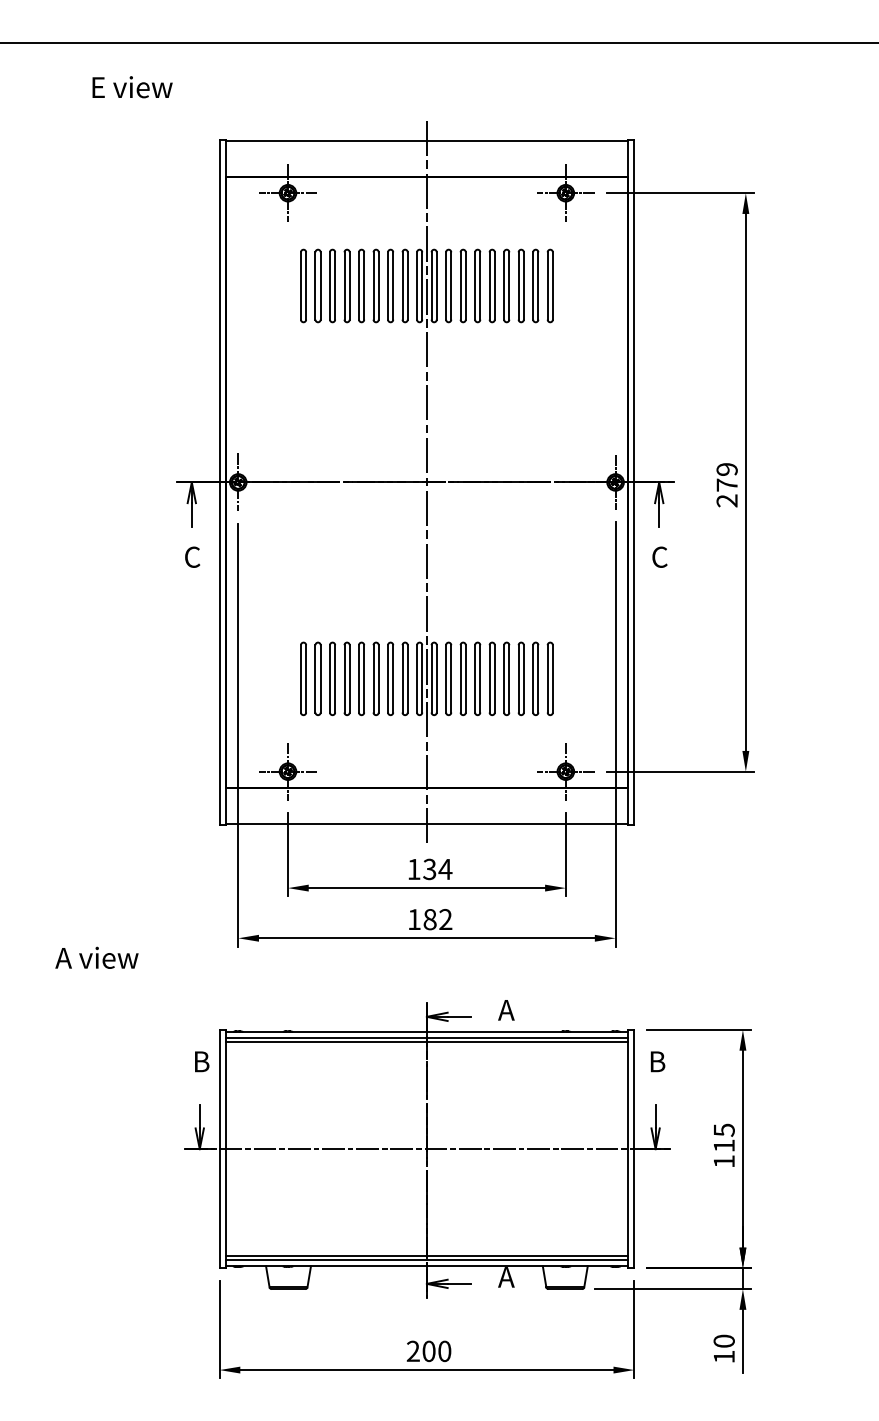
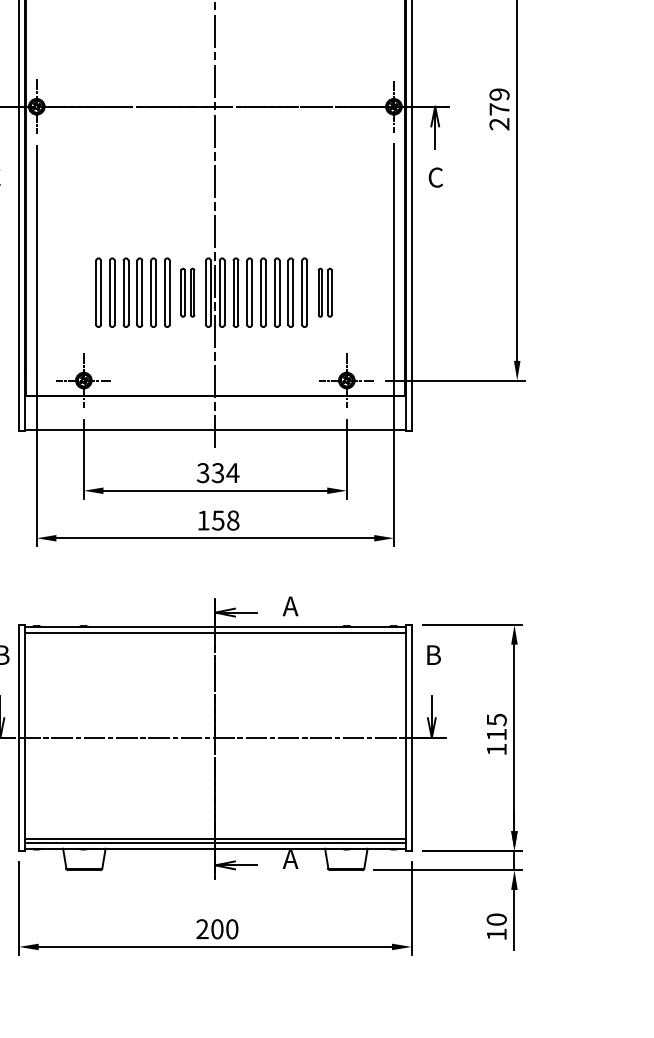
part: (397, 678) -> (187, 292), size x0.7
part: (542, 678) -> (324, 292), size x0.7
text: (413, 869) -> (202, 473), 134 -> 334
text: (437, 919) -> (225, 520), 182 -> 158
line: (426, 1042) -> (214, 636), removed

